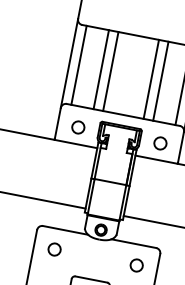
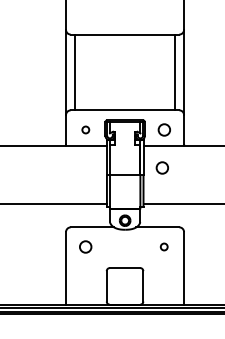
line: (101, 69) -> (96, 72), removed
line: (110, 71) -> (105, 72), removed
line: (151, 79) -> (144, 72), removed
line: (160, 81) -> (153, 72), removed
circle: (78, 126) -> (85, 129), size x0.6
circle: (149, 181) -> (161, 167), added
circle: (135, 264) -> (163, 246), size x0.6

